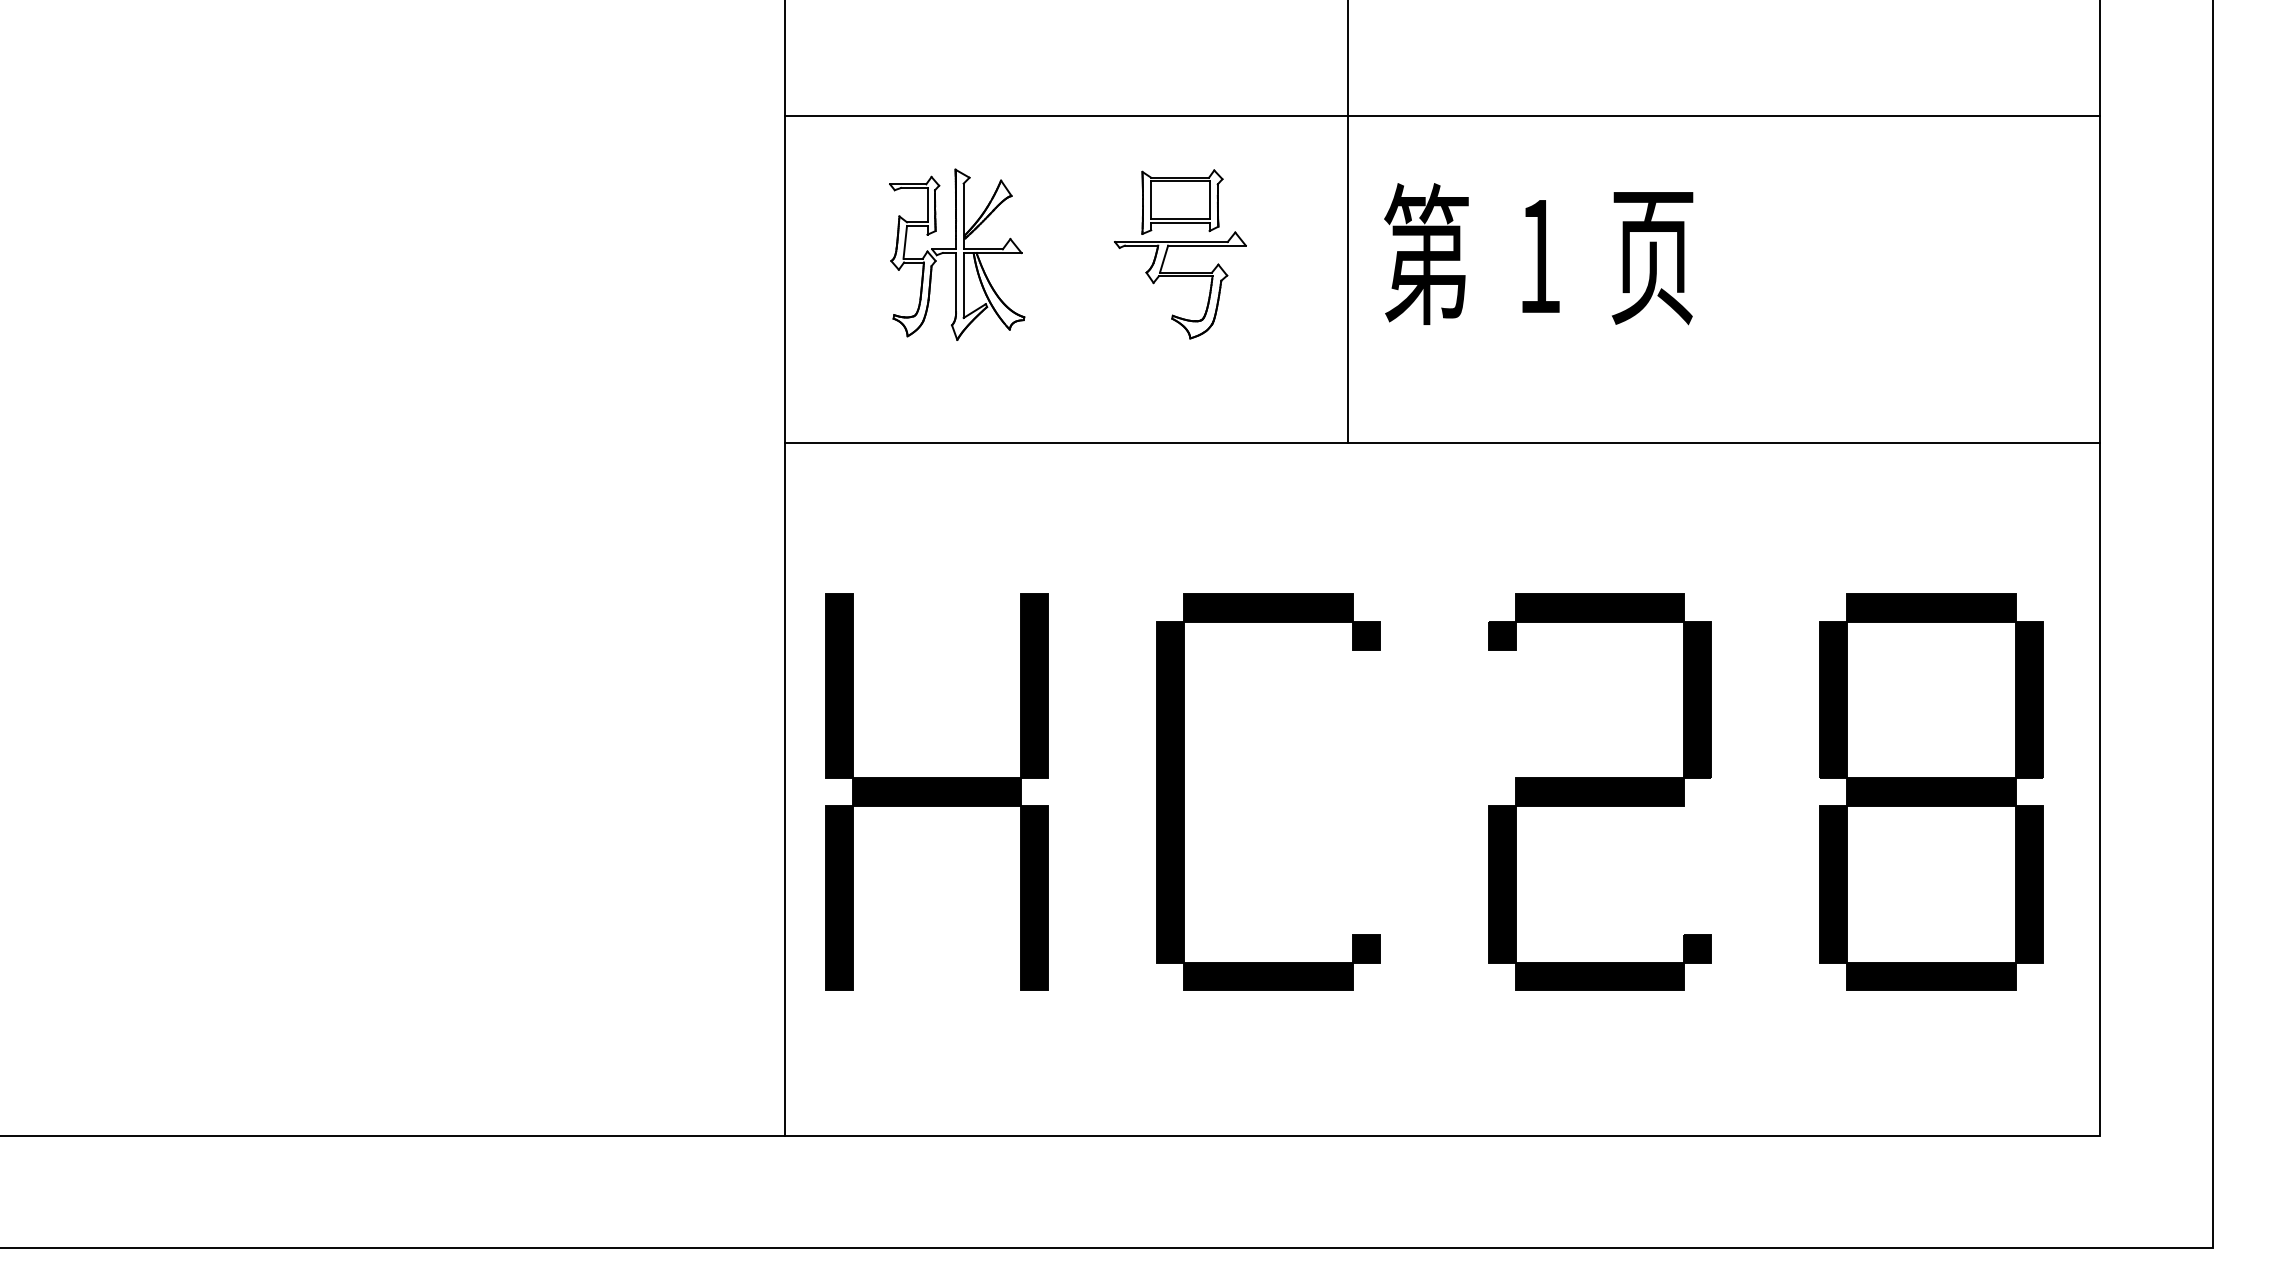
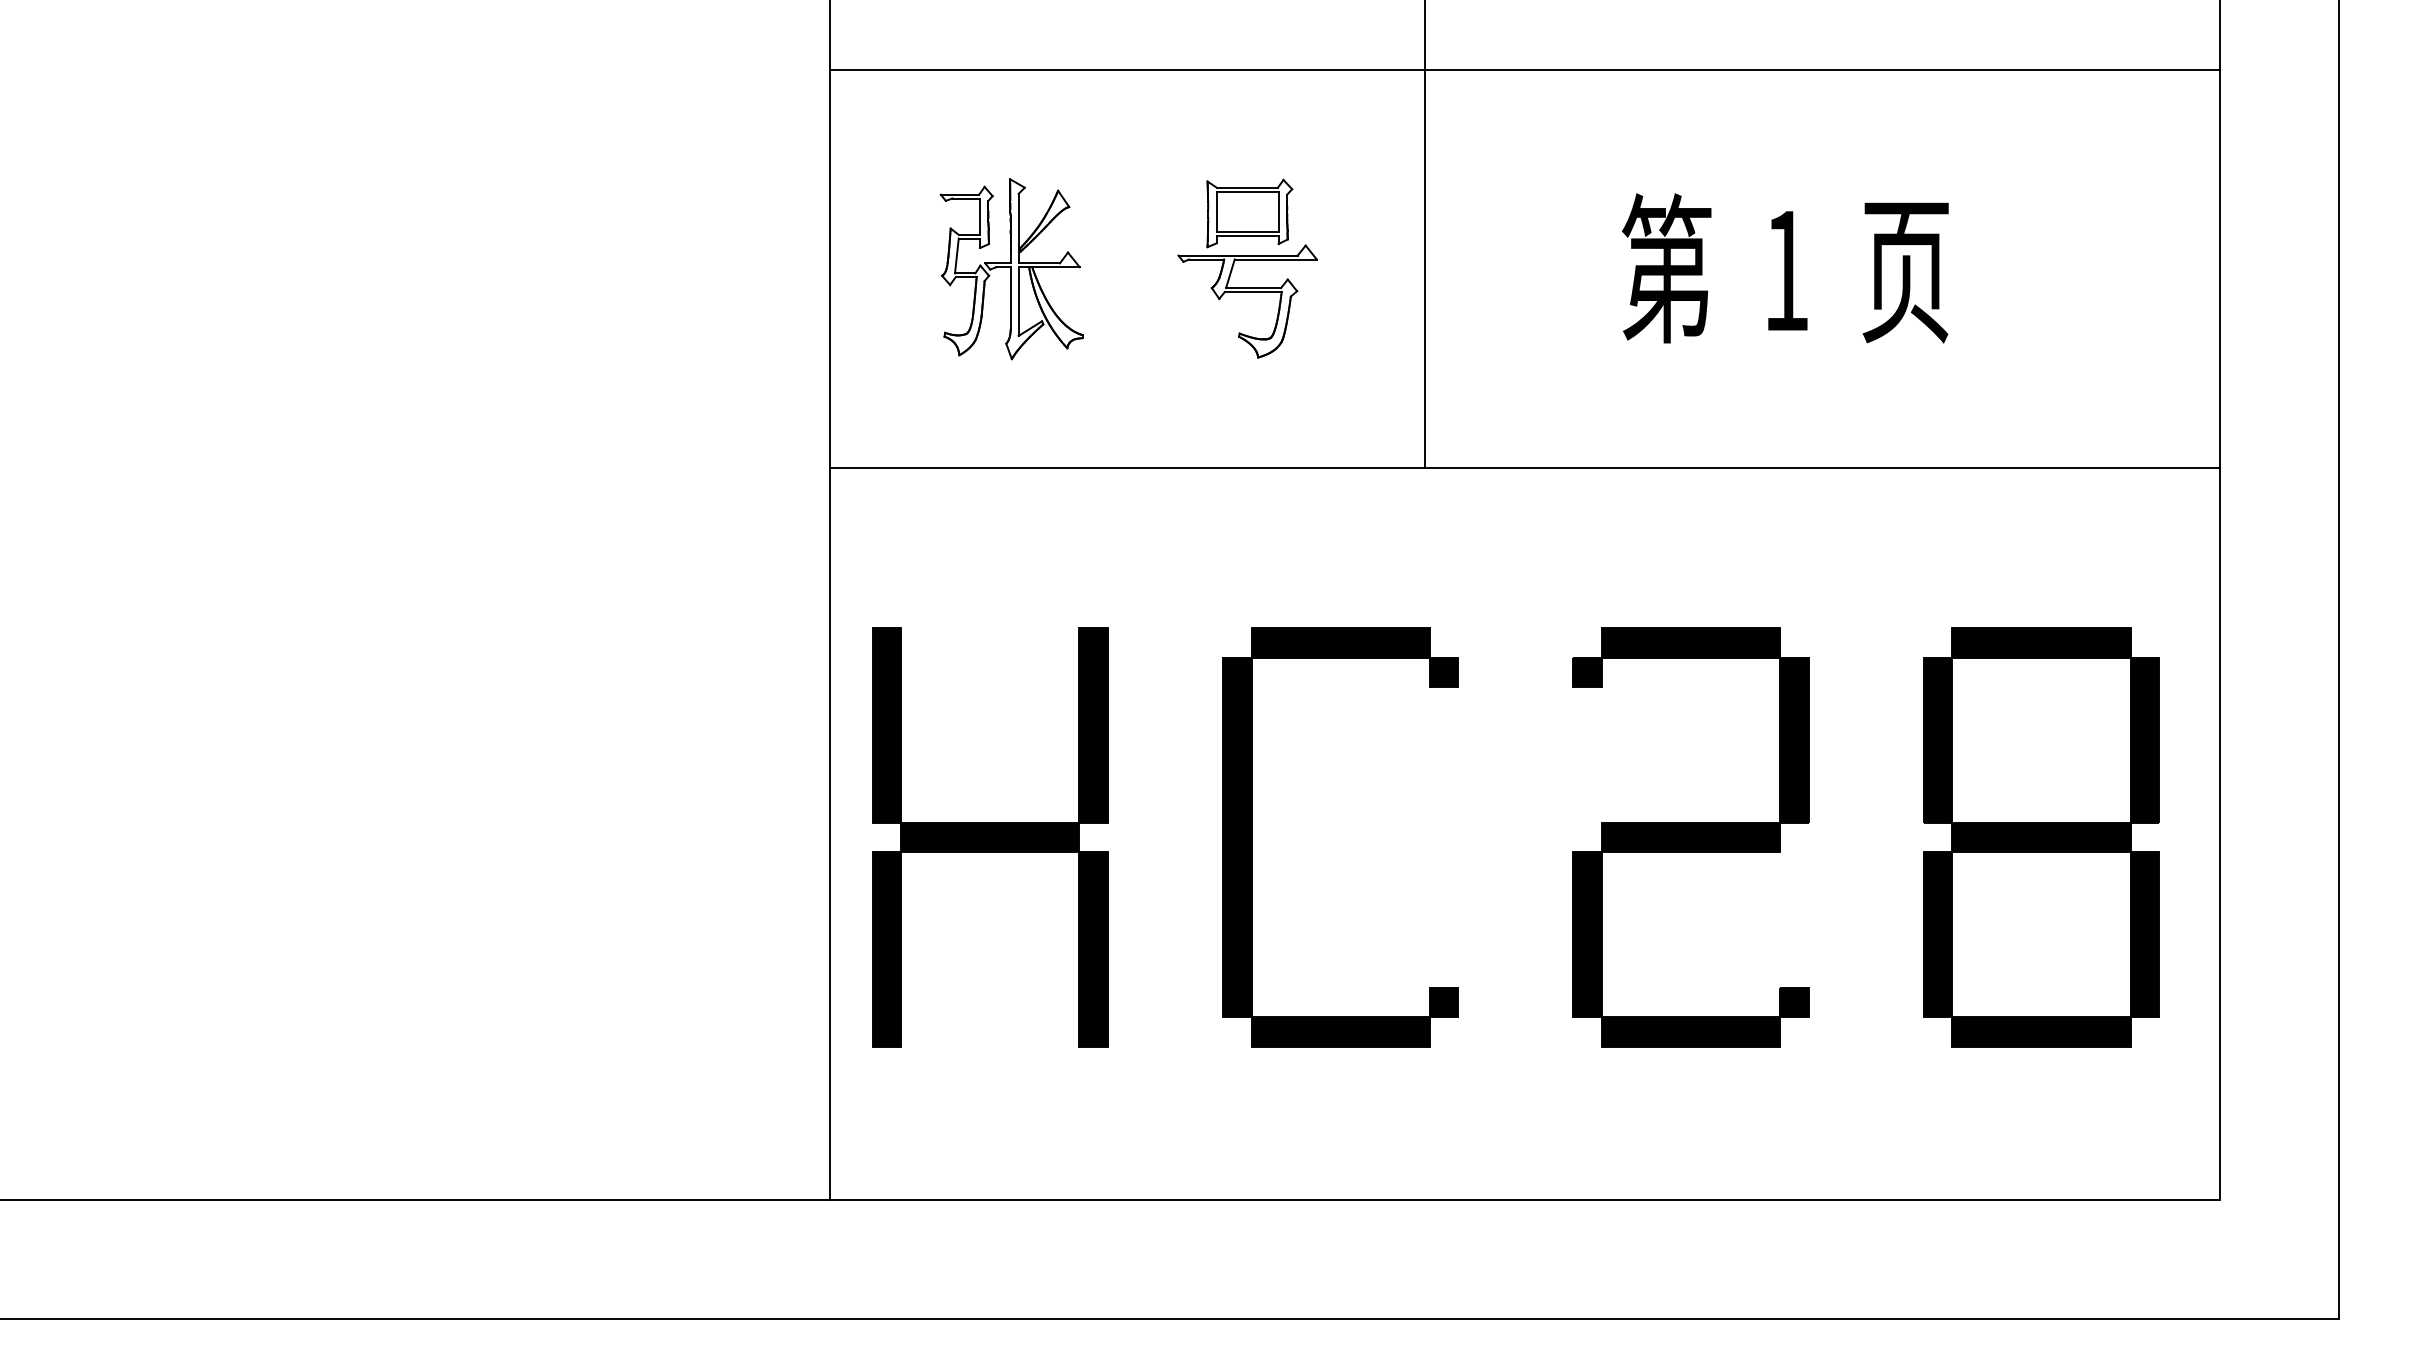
line: (1442, 116) -> (1524, 70), moved
text: (1538, 254) -> (1785, 268), moved

